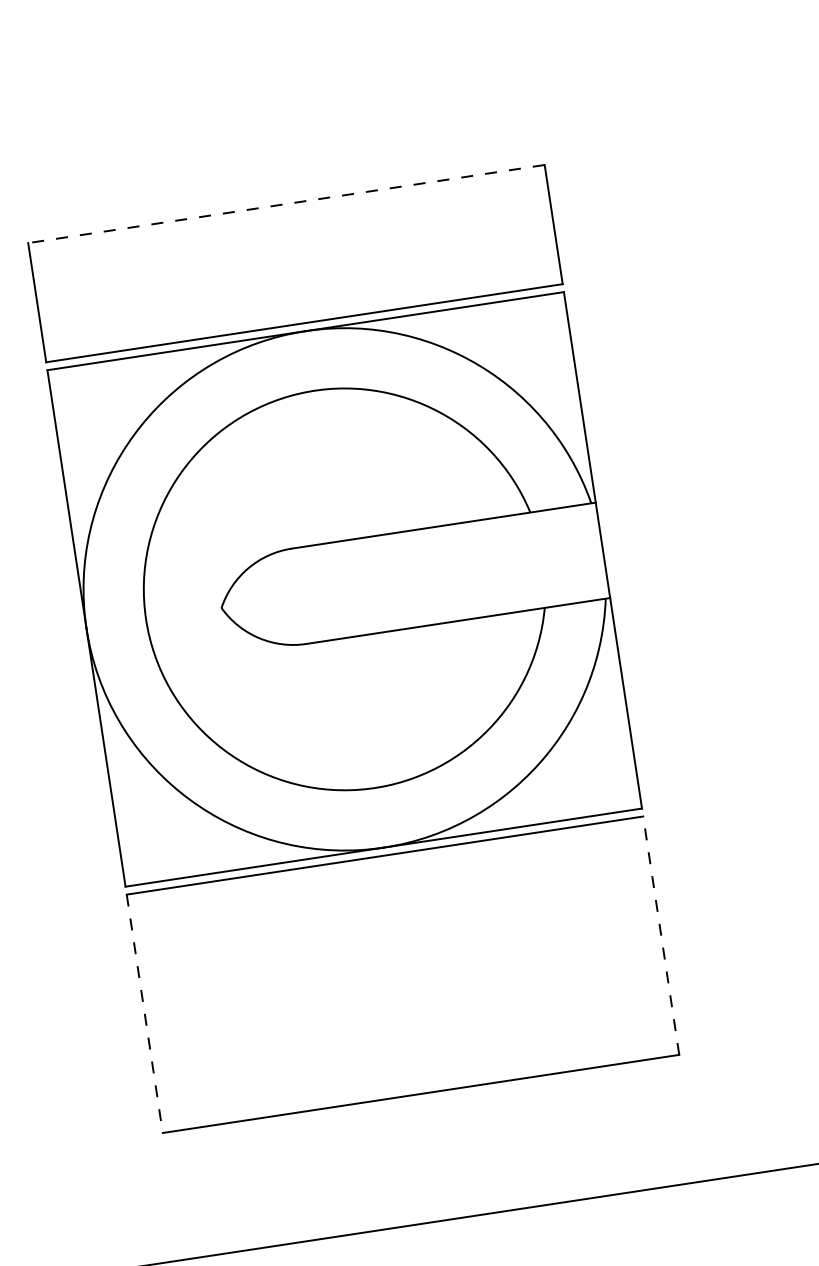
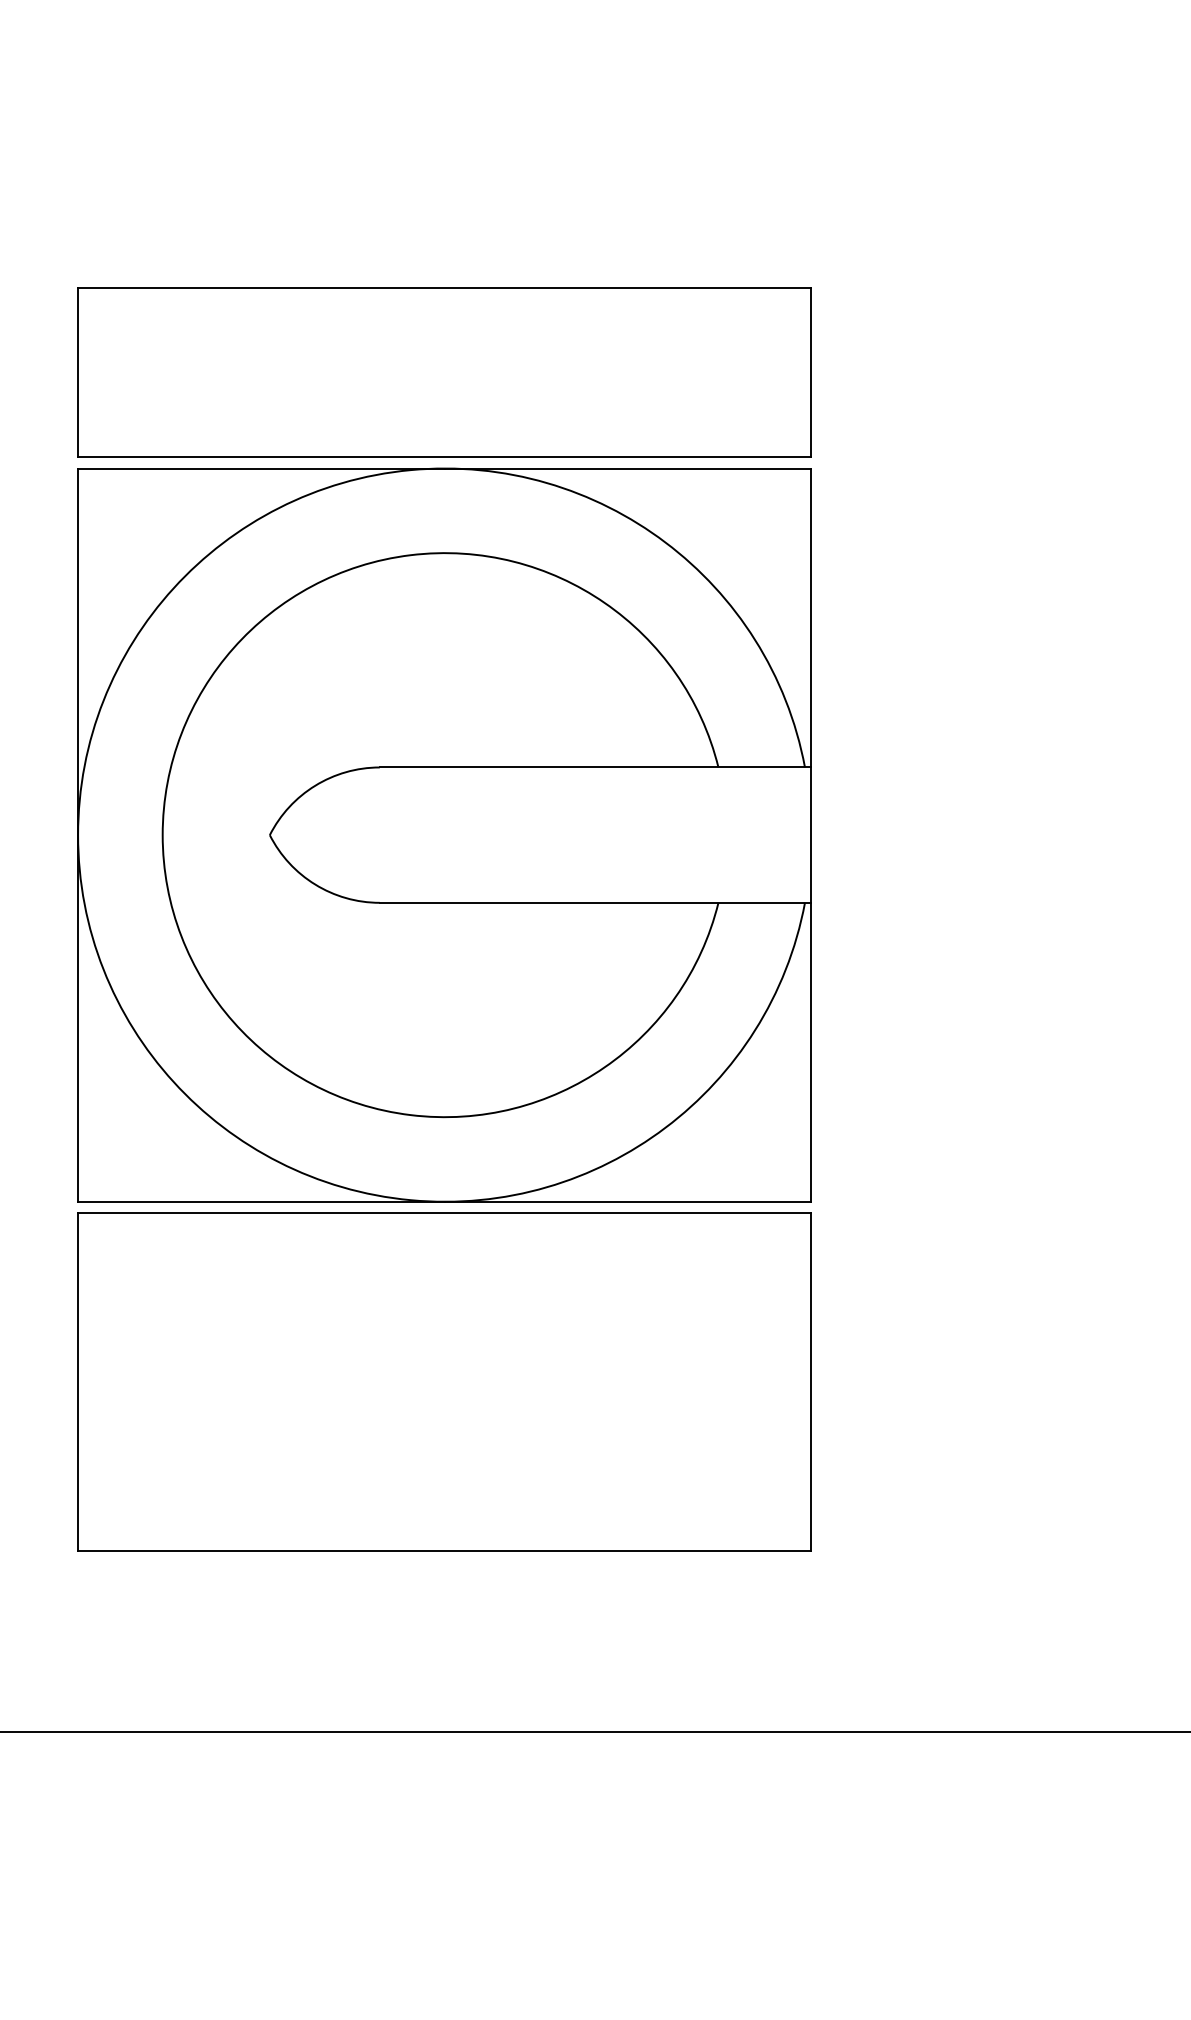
line: (286, 204) -> (444, 288), dashed -> solid
line: (661, 935) -> (811, 1381), dashed -> solid
line: (145, 1013) -> (78, 1382), dashed -> solid

